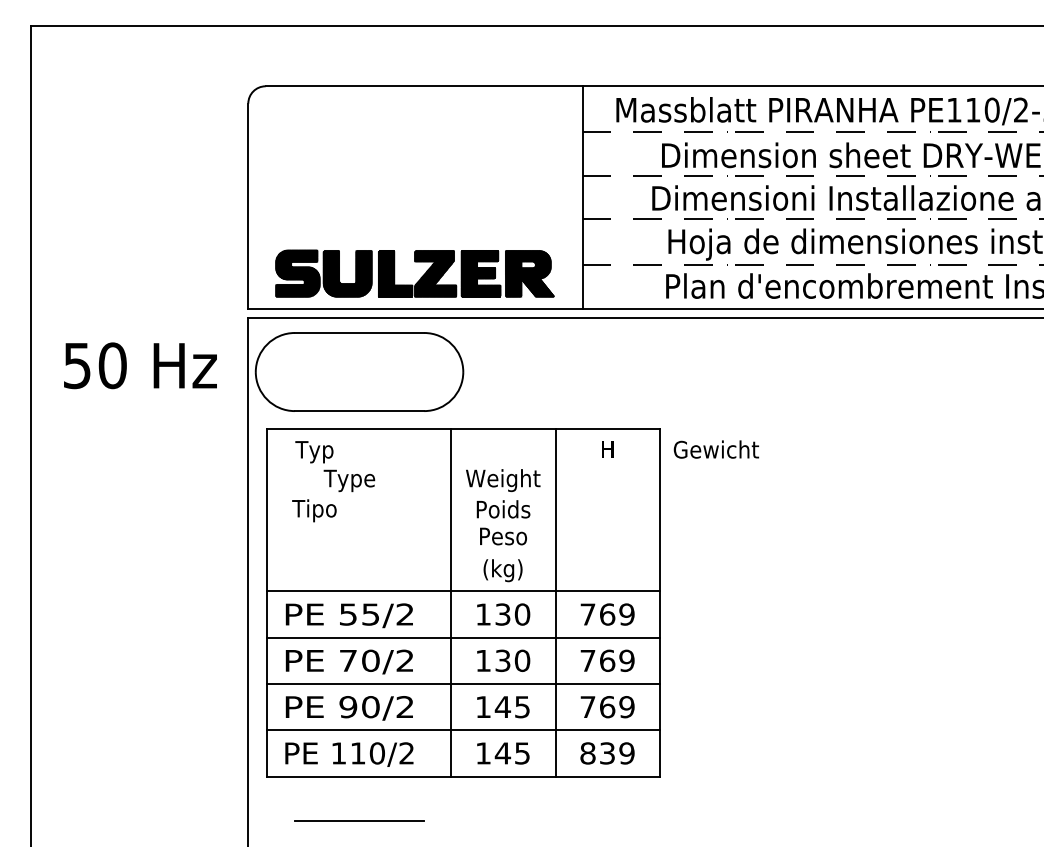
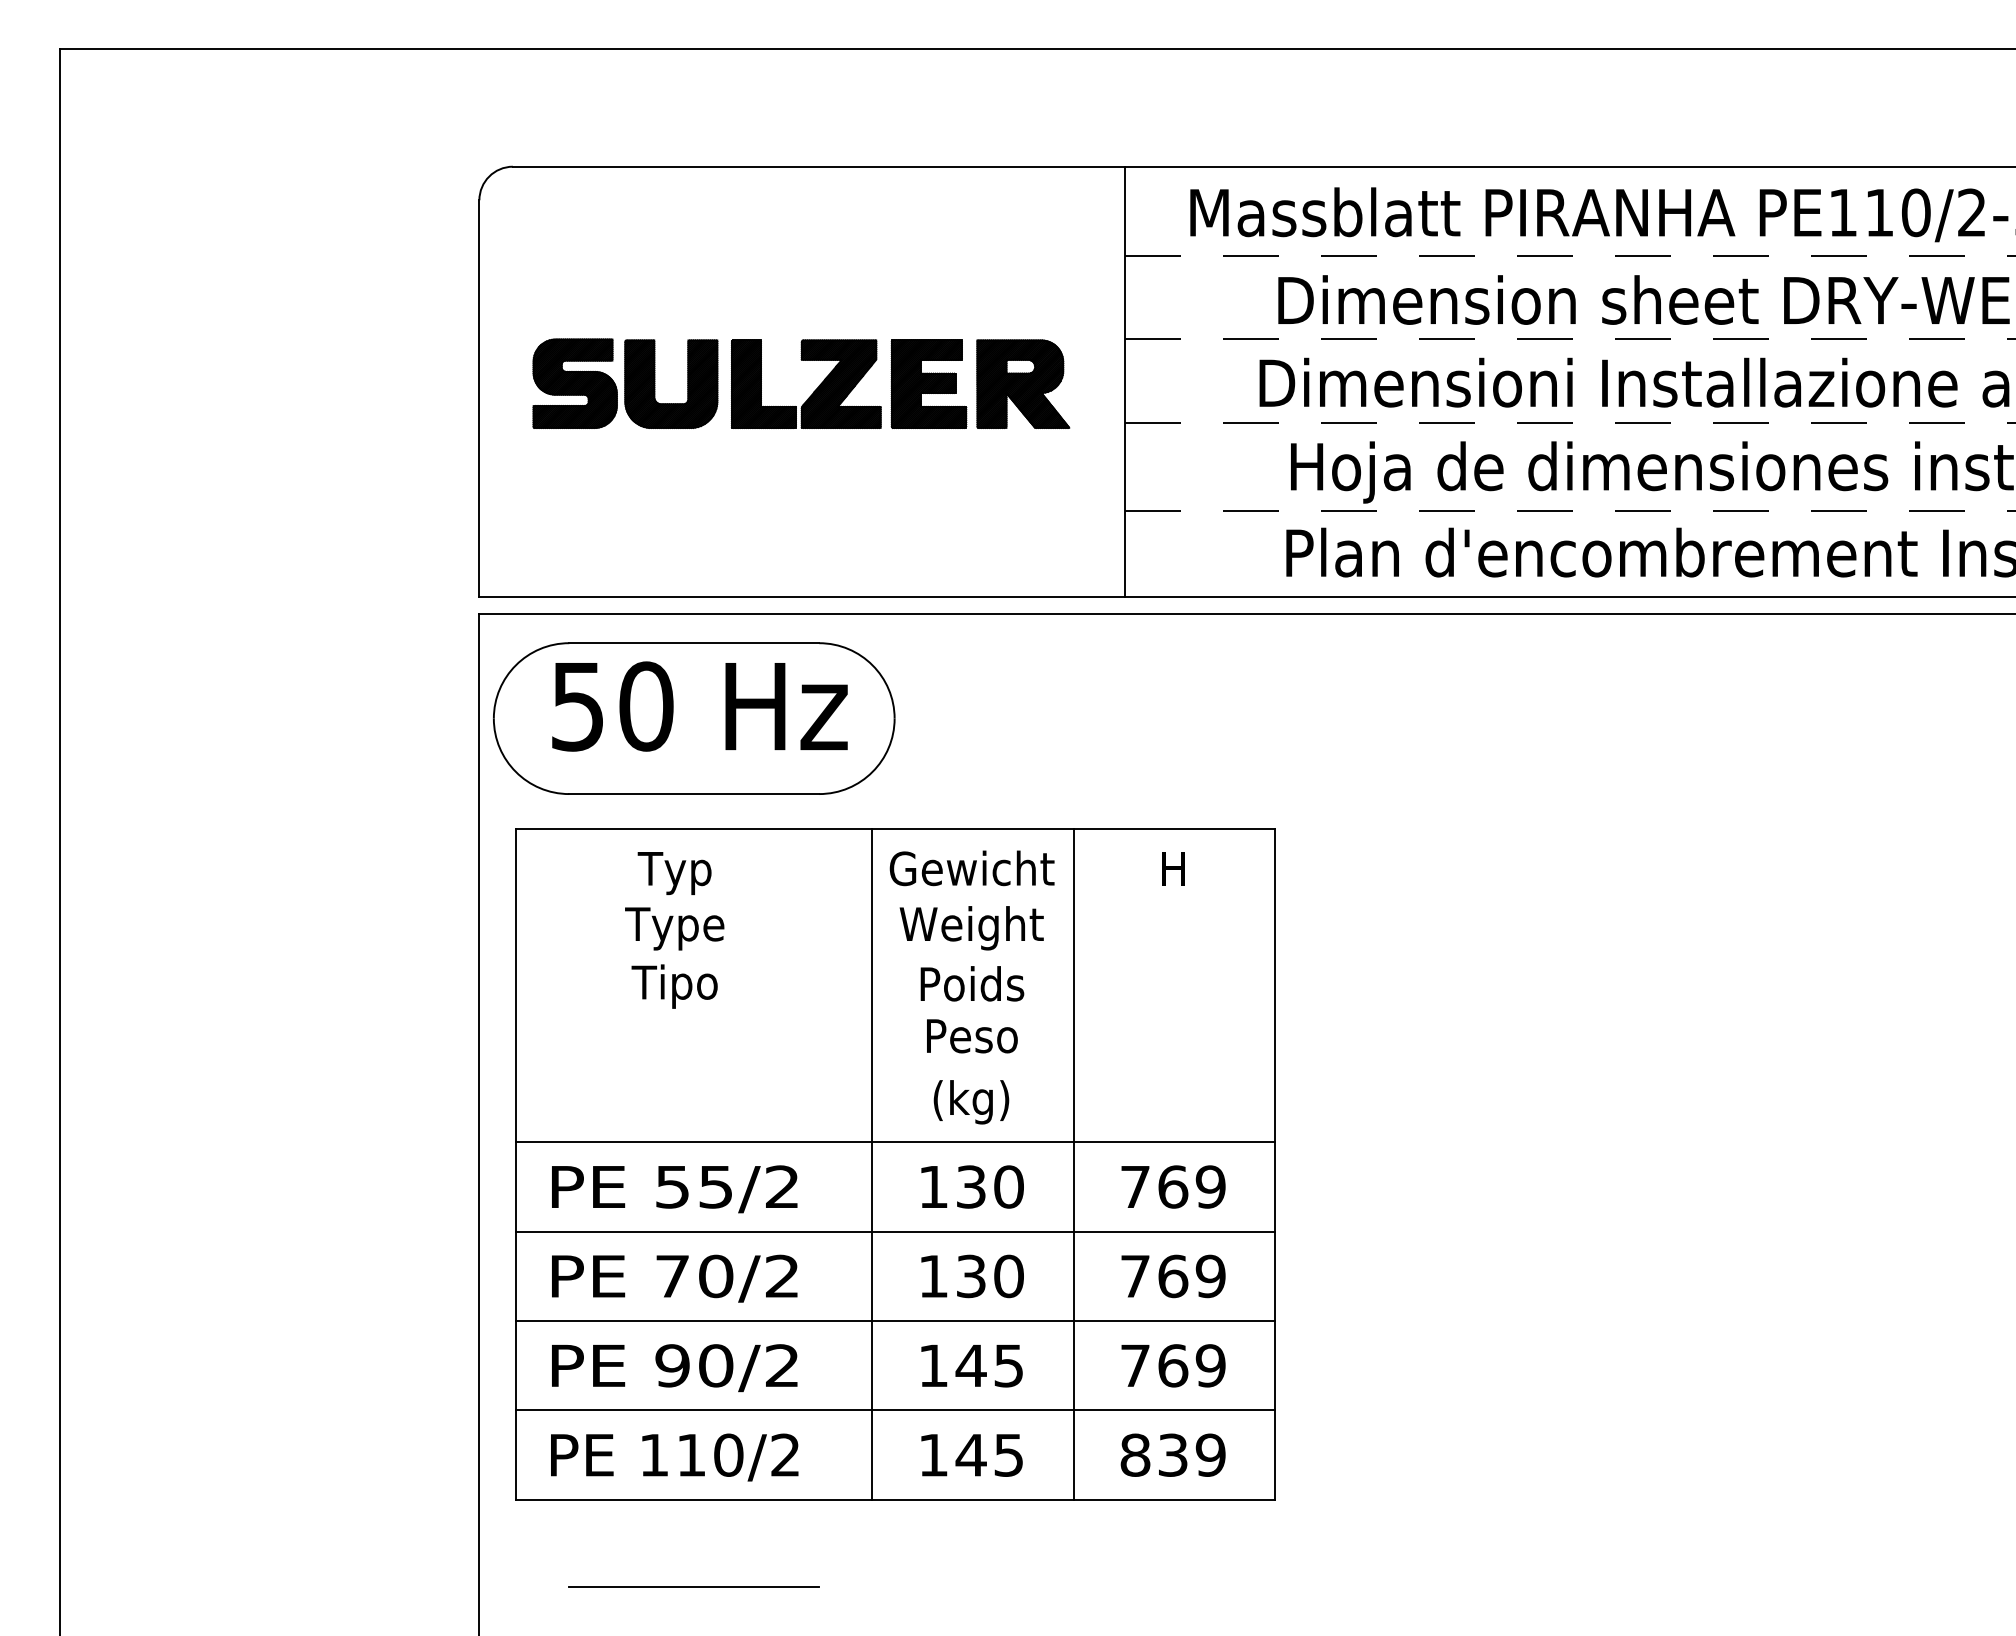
part: (420, 277) -> (811, 391), moved
text: (140, 365) -> (699, 705), moved
text: (716, 449) -> (972, 868), moved
text: (314, 452) -> (674, 874), moved
text: (314, 510) -> (674, 986), moved

